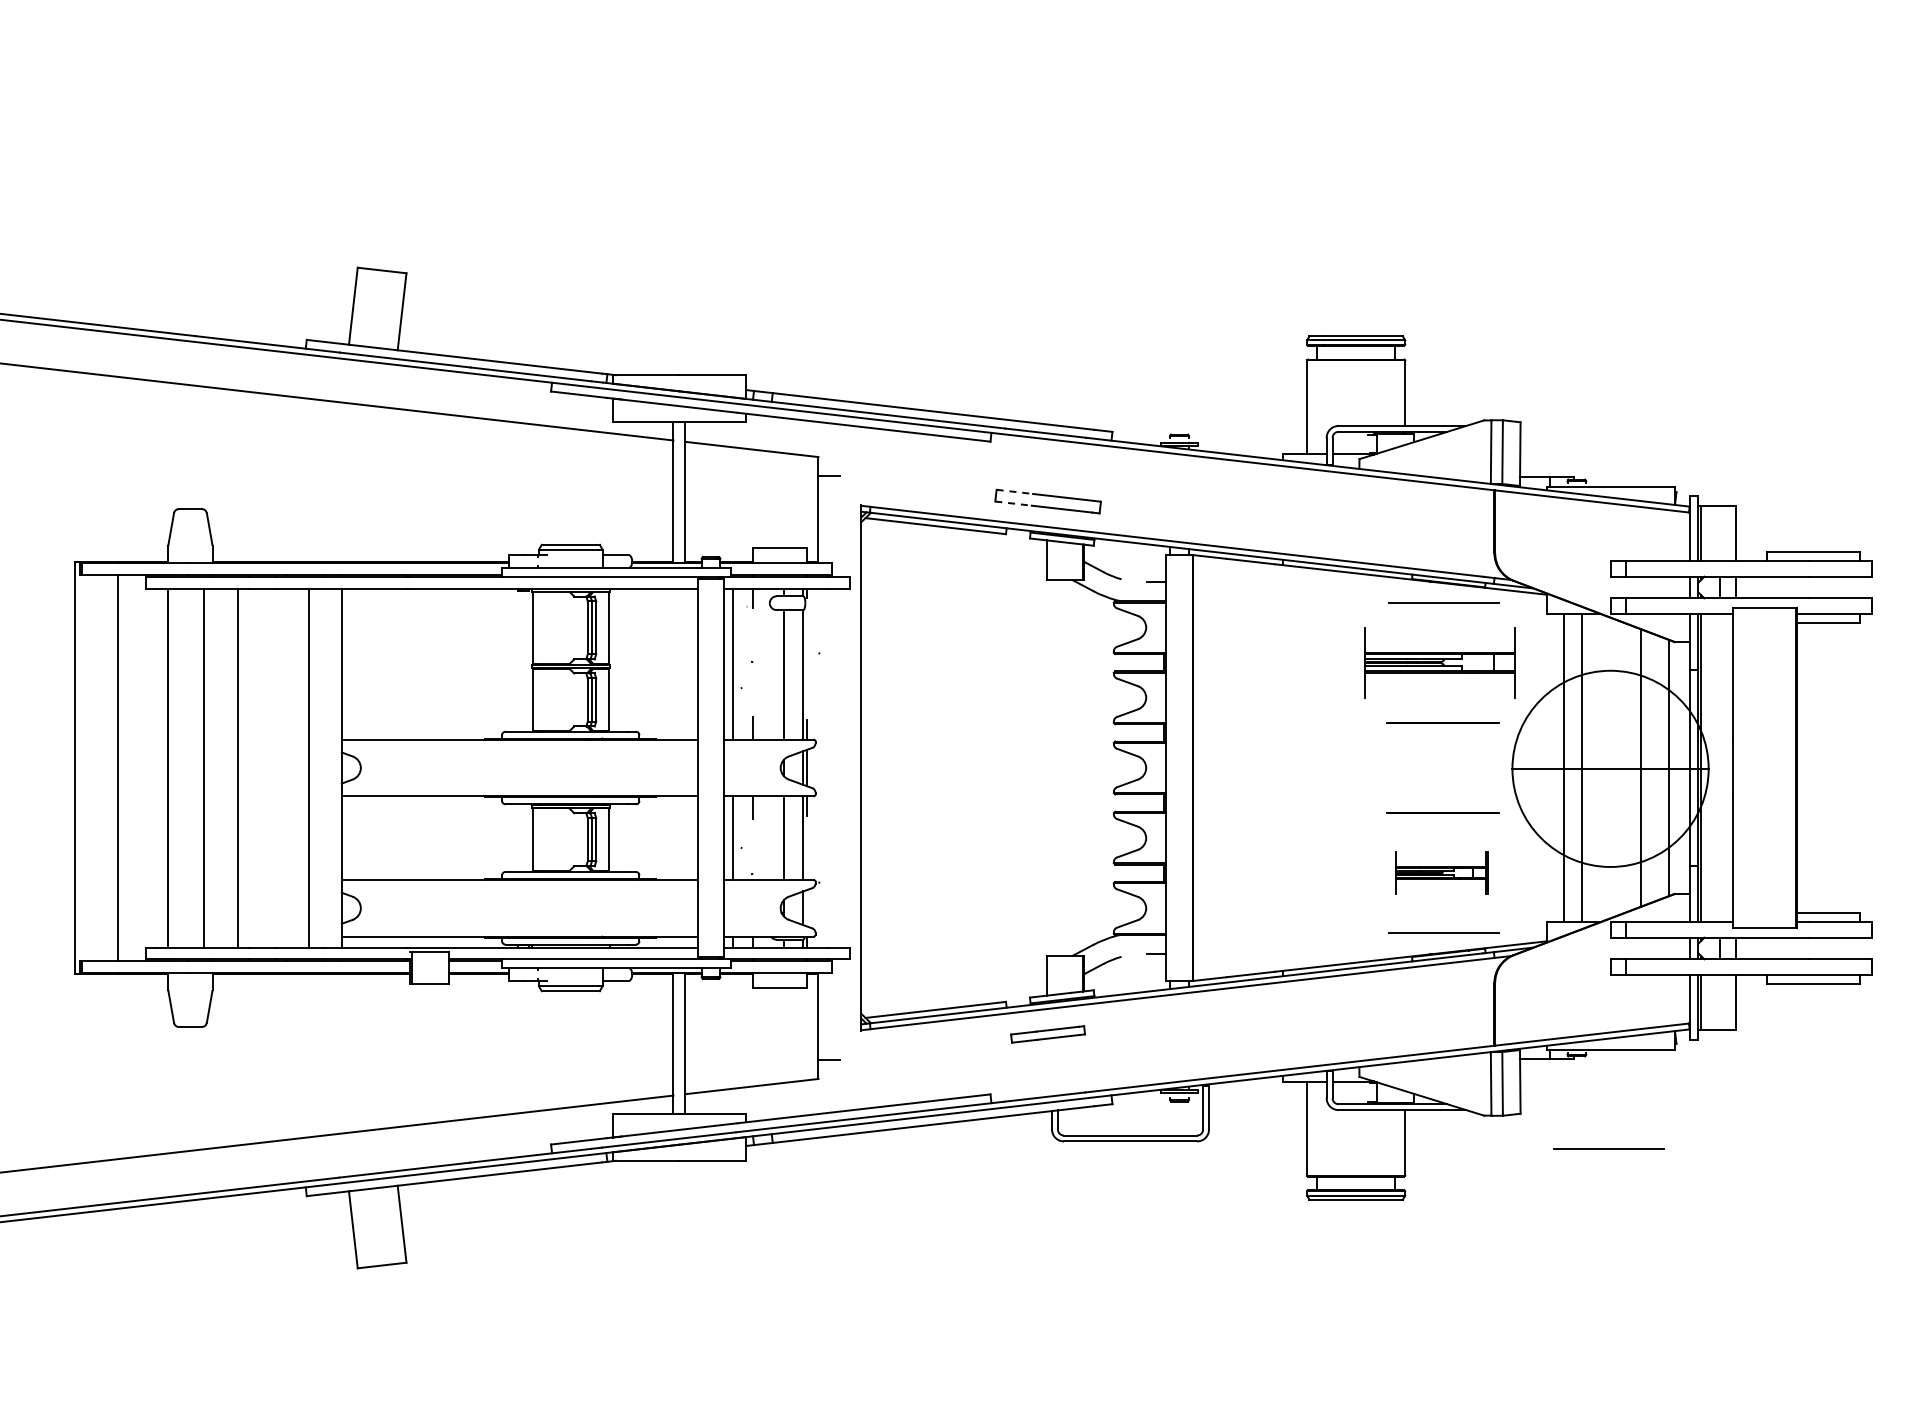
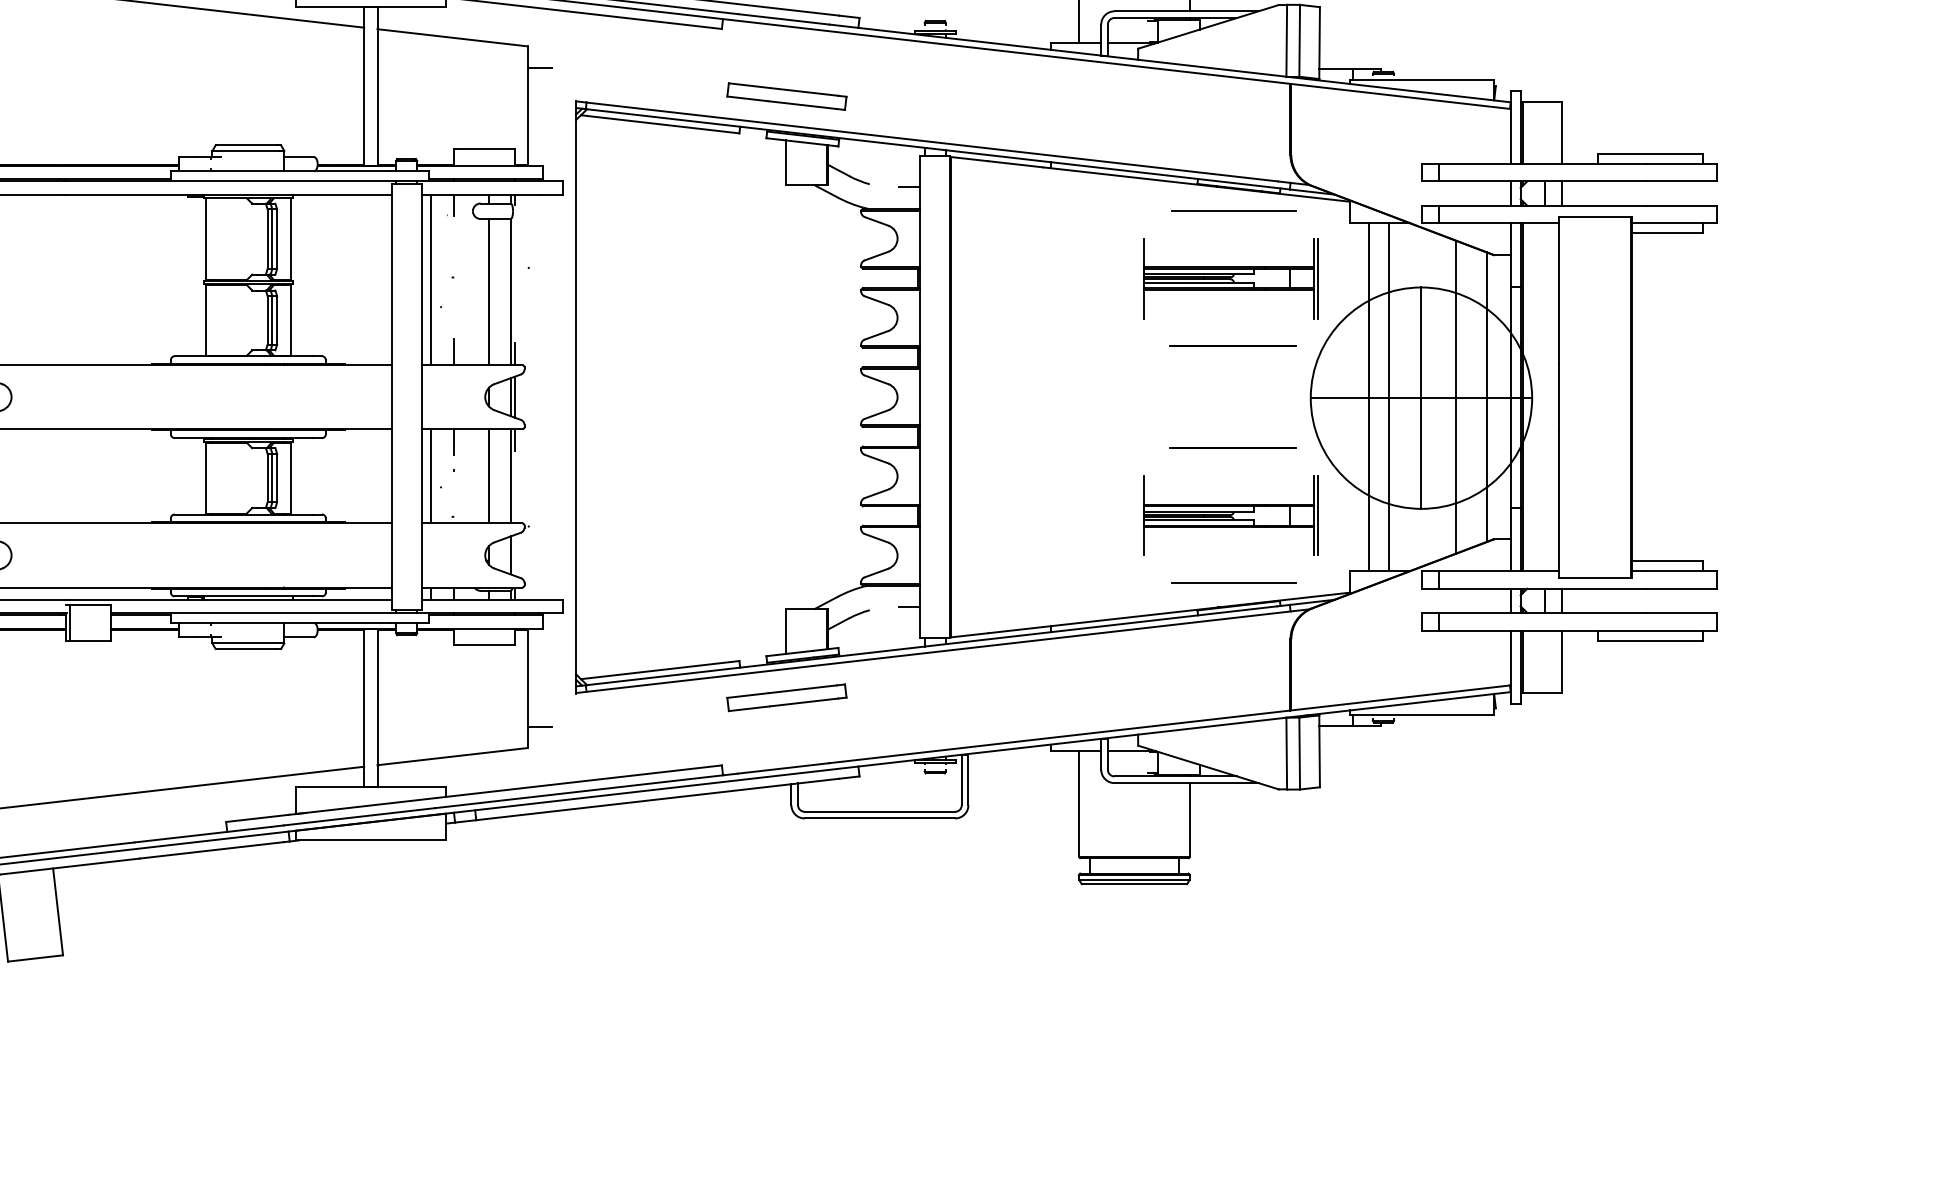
line: (1015, 491) -> (750, 85), dashed -> solid
line: (1014, 503) -> (748, 98), dashed -> solid
line: (1518, 662) -> (1317, 278), added
line: (1610, 768) -> (1421, 397), added
part: (1441, 872) -> (1230, 515), size x1.67
part: (1047, 1034) -> (786, 697), size x1.43
line: (1608, 1148) -> (1419, 826), removed

